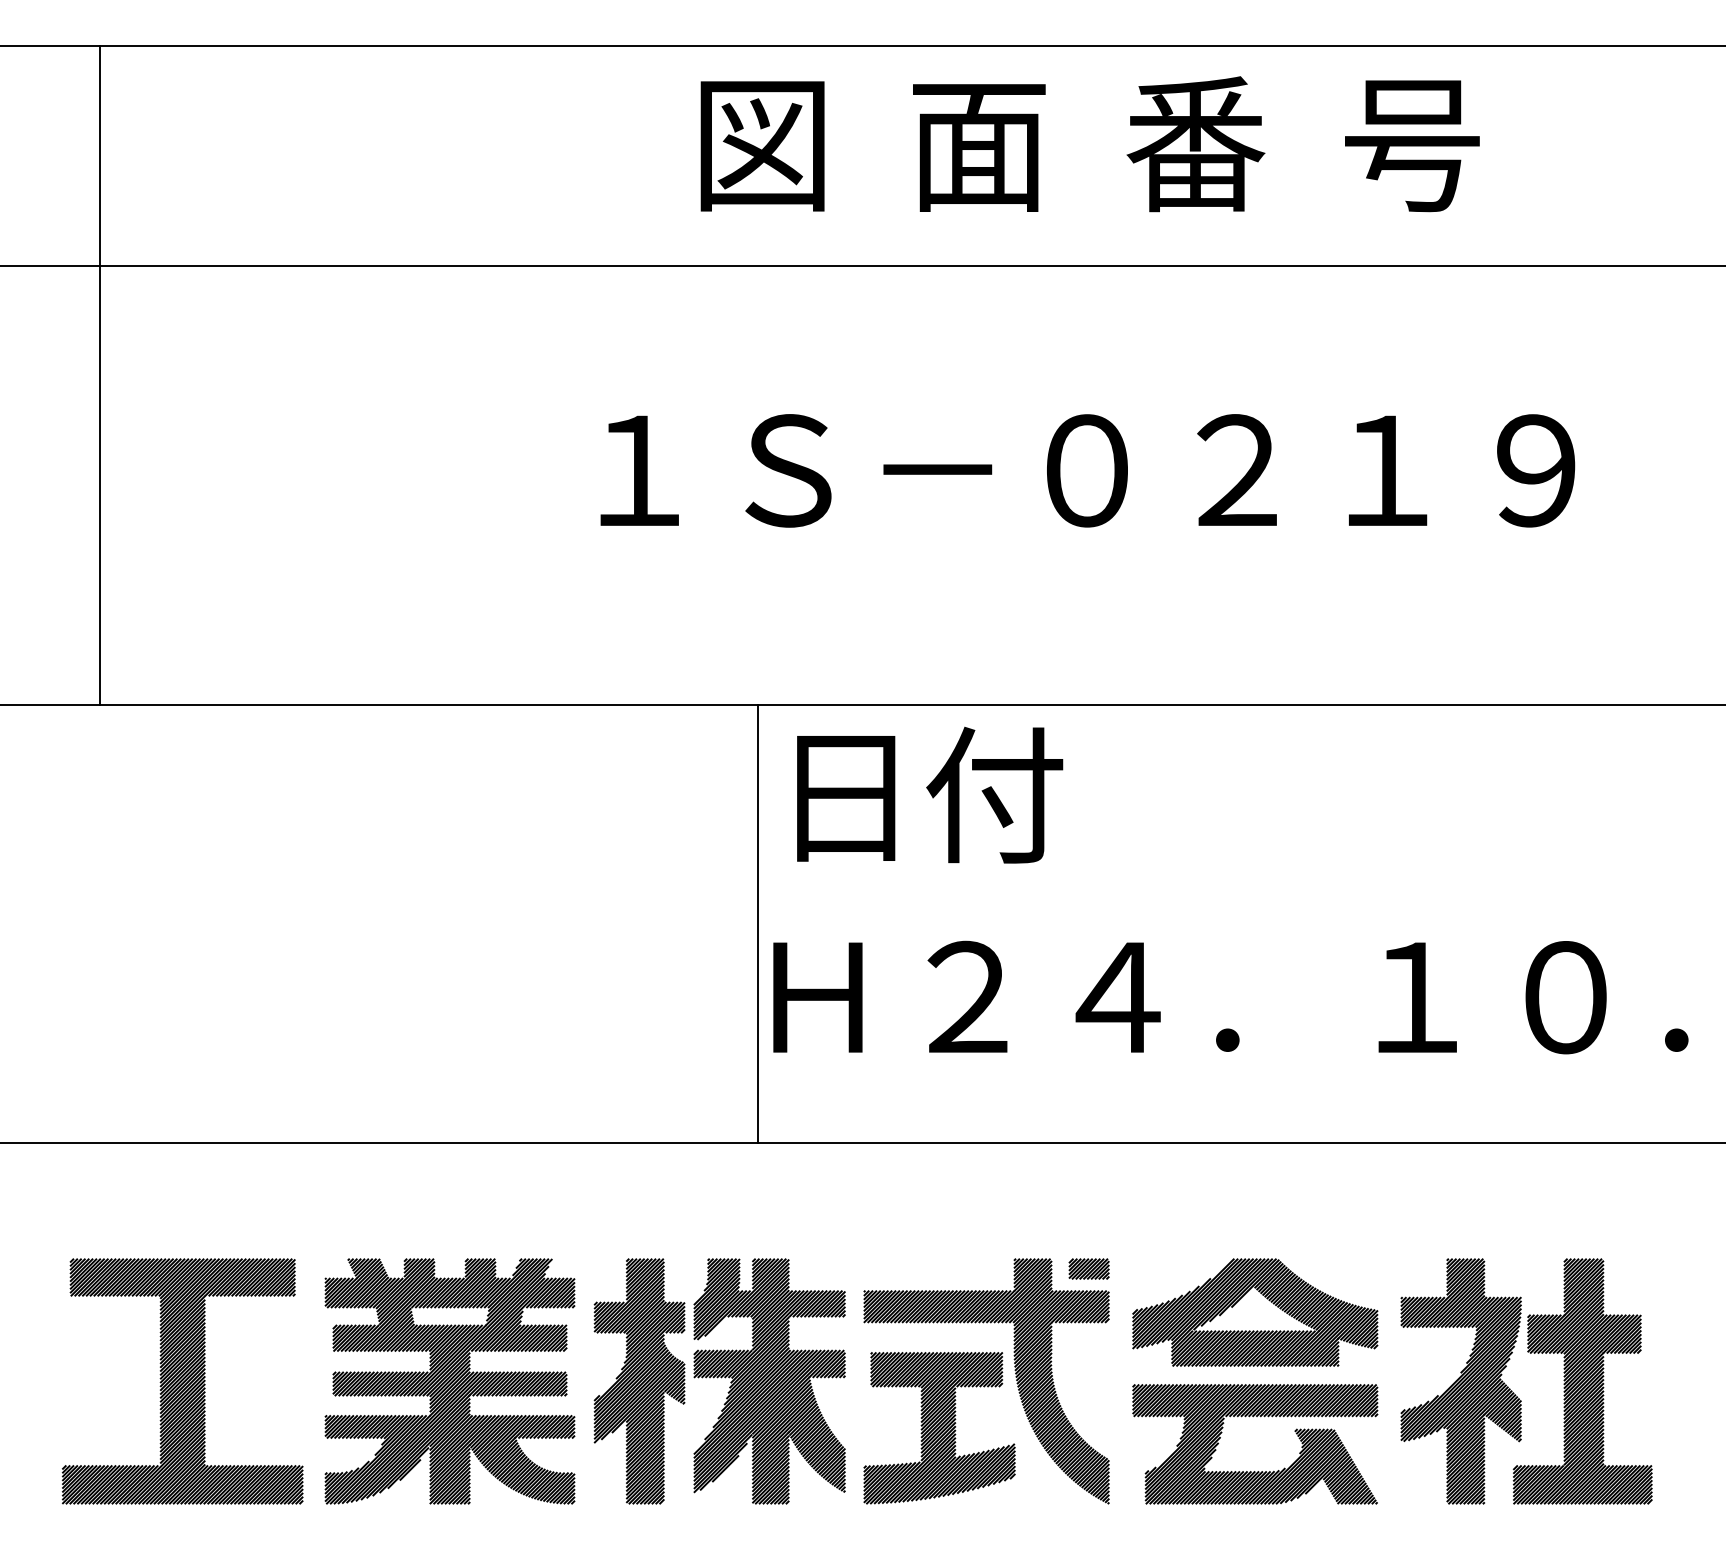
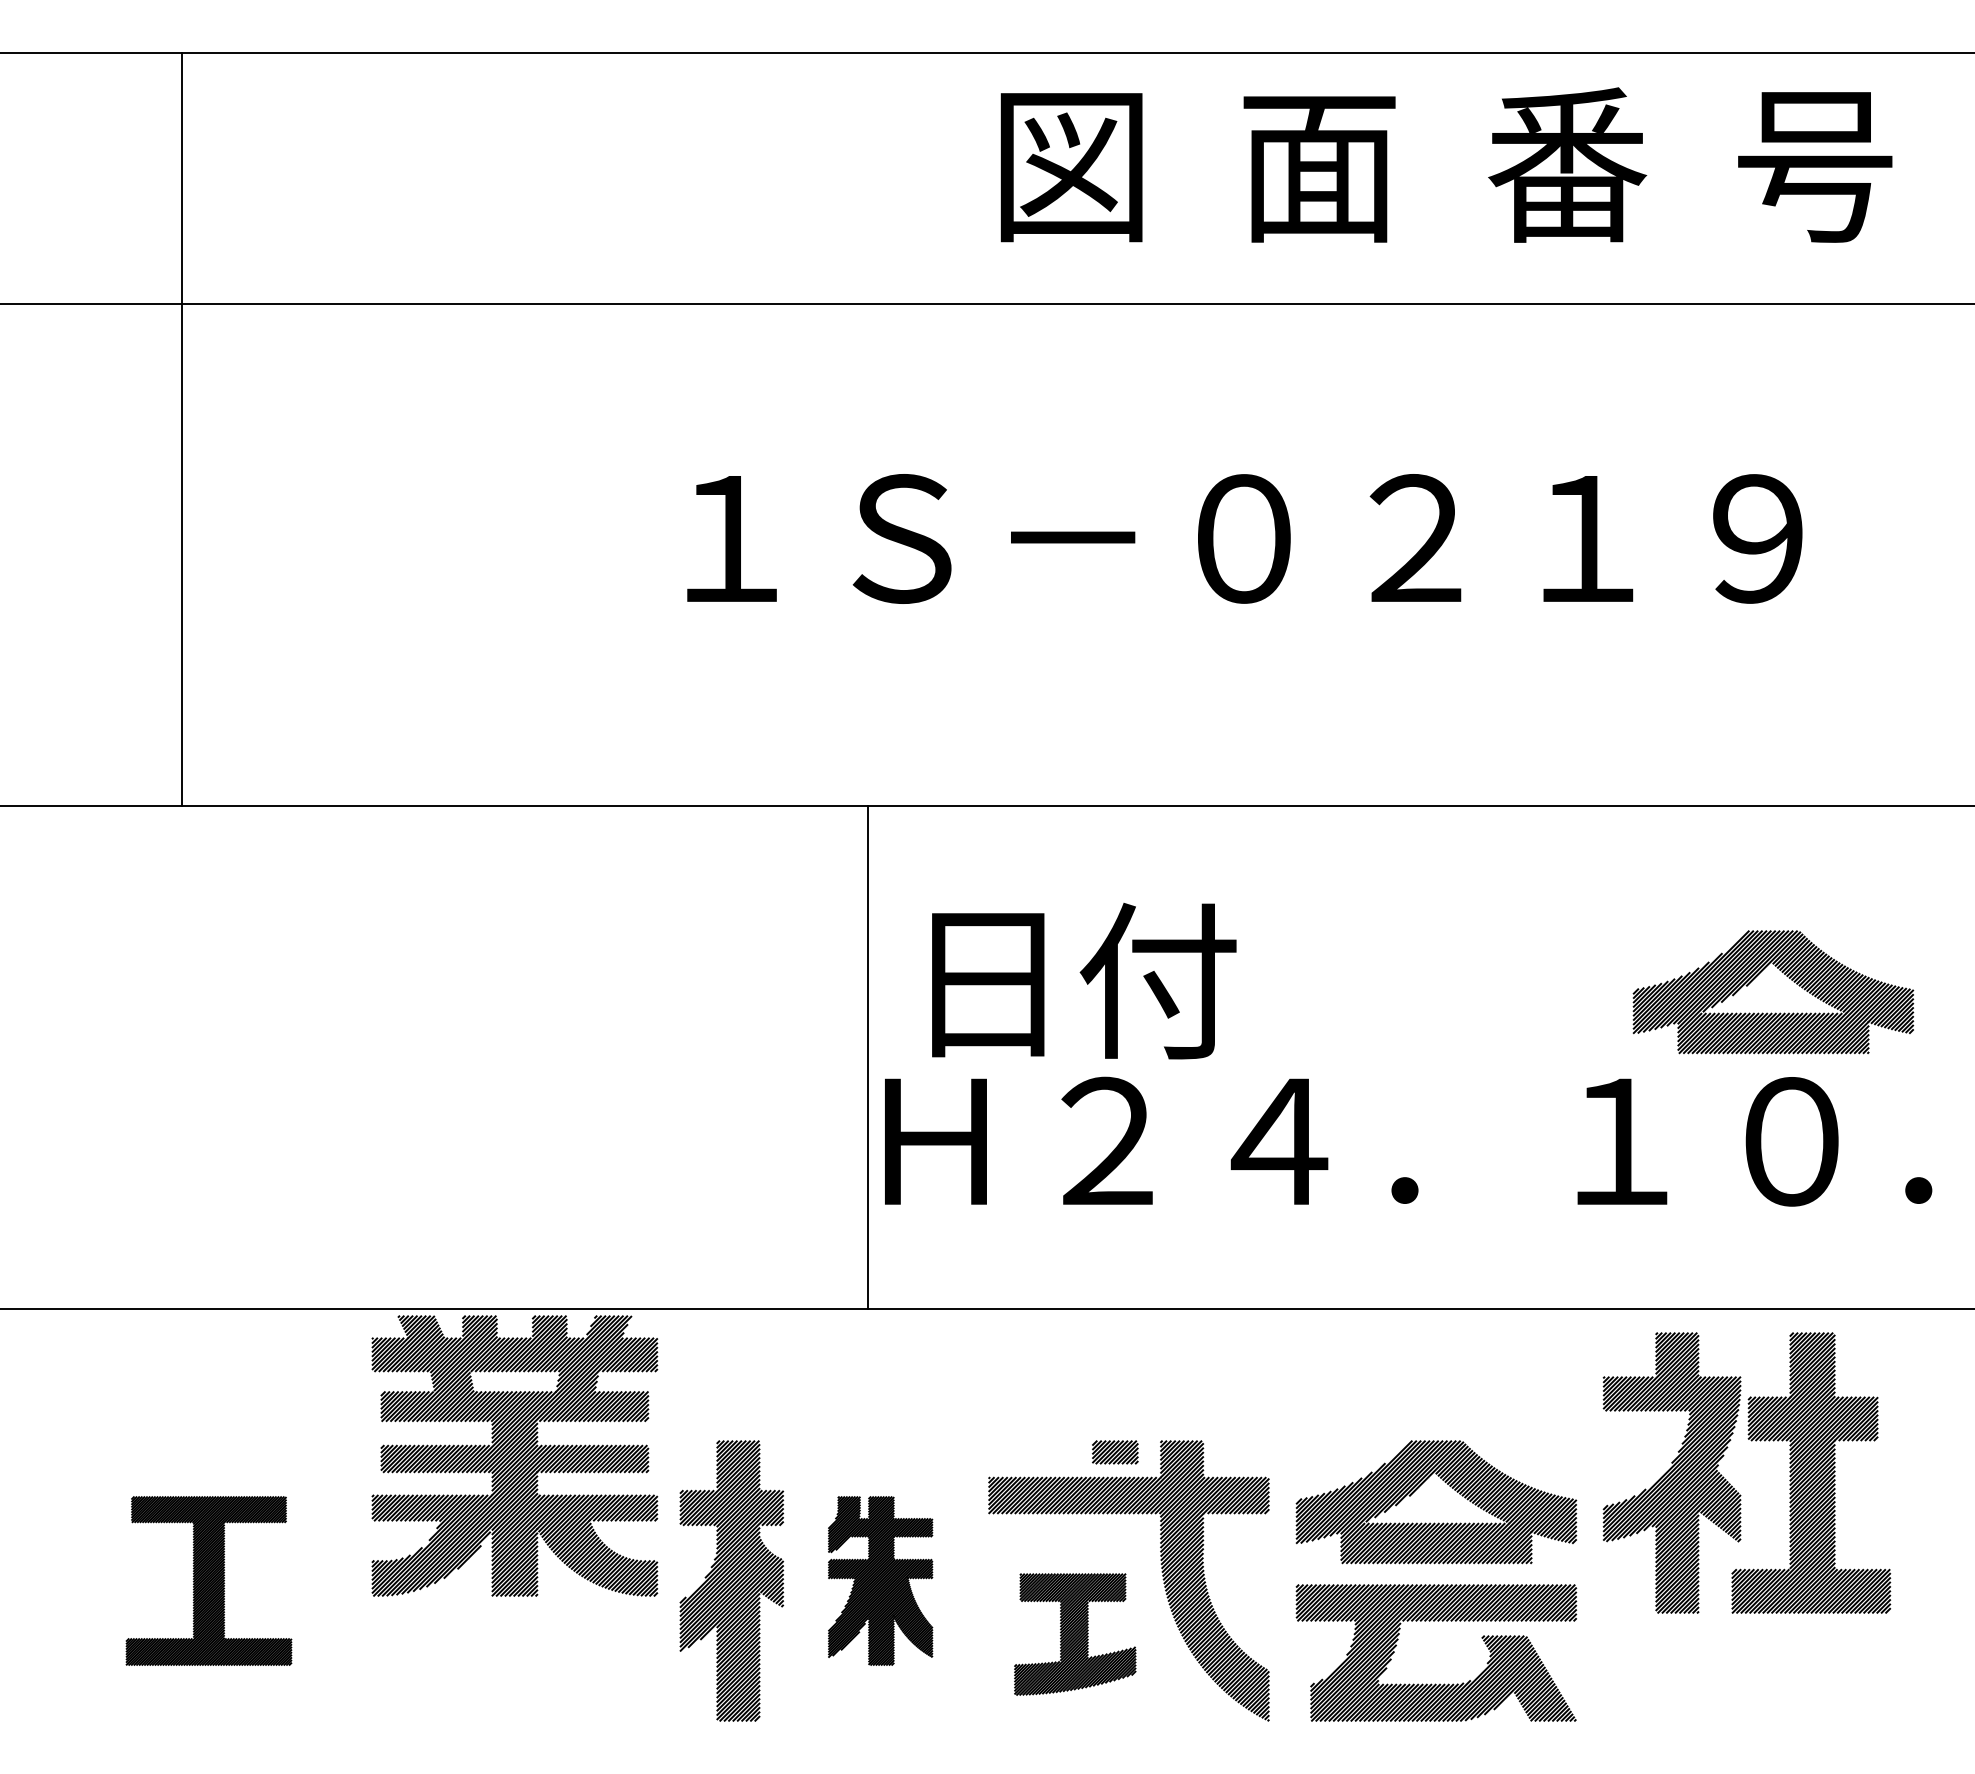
text: (1090, 143) -> (1446, 164), moved
line: (100, 375) -> (181, 429), moved
text: (930, 795) -> (1084, 981), moved
part: (1549, 867) -> (1773, 992), added
part: (1089, 1269) -> (1115, 1452), moved
part: (182, 1380) -> (208, 1580), size x0.6
part: (449, 1380) -> (514, 1455), moved
part: (769, 1380) -> (880, 1580), size x0.6
part: (1513, 1392) -> (1732, 1485), moved
part: (939, 1428) -> (1075, 1634), size x0.7

